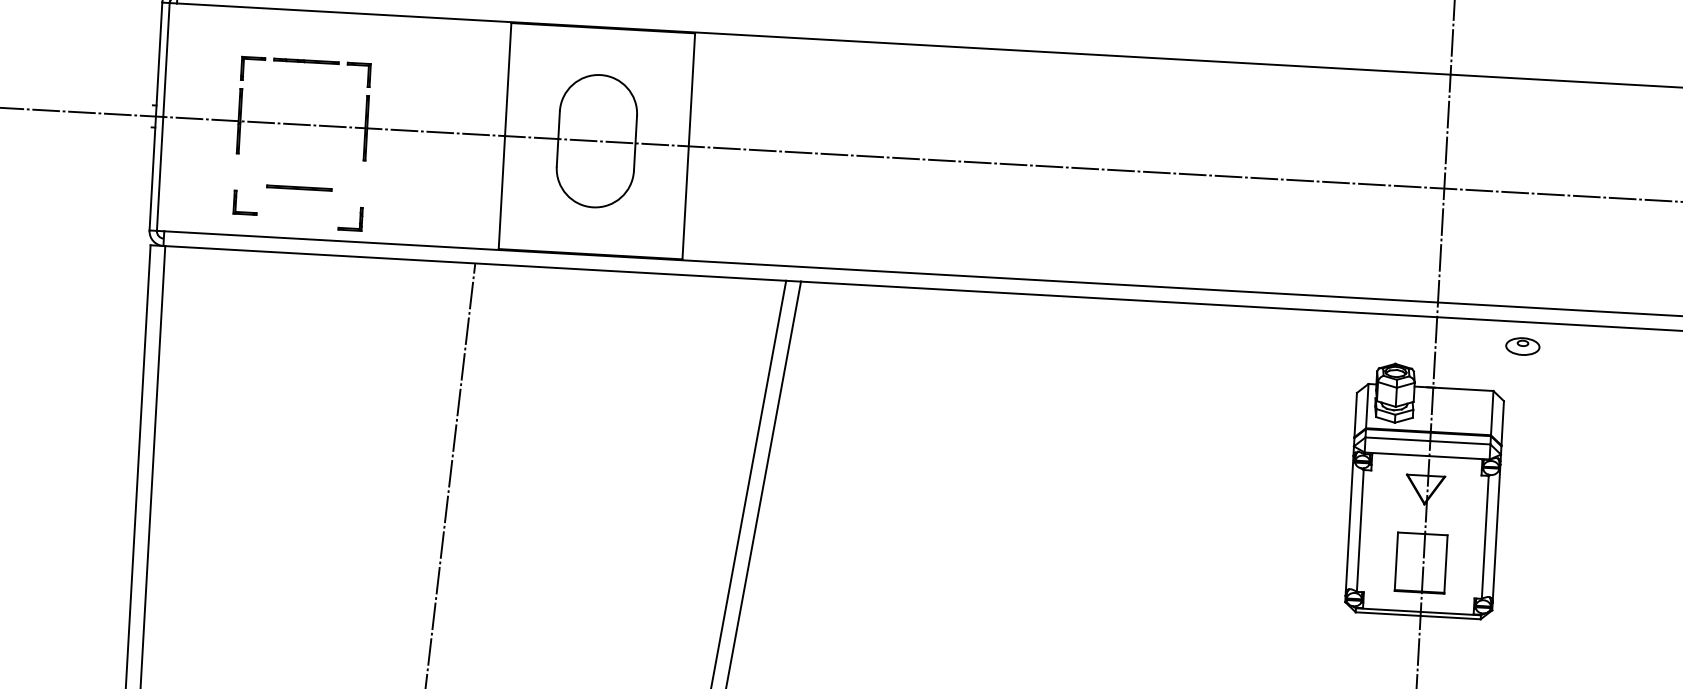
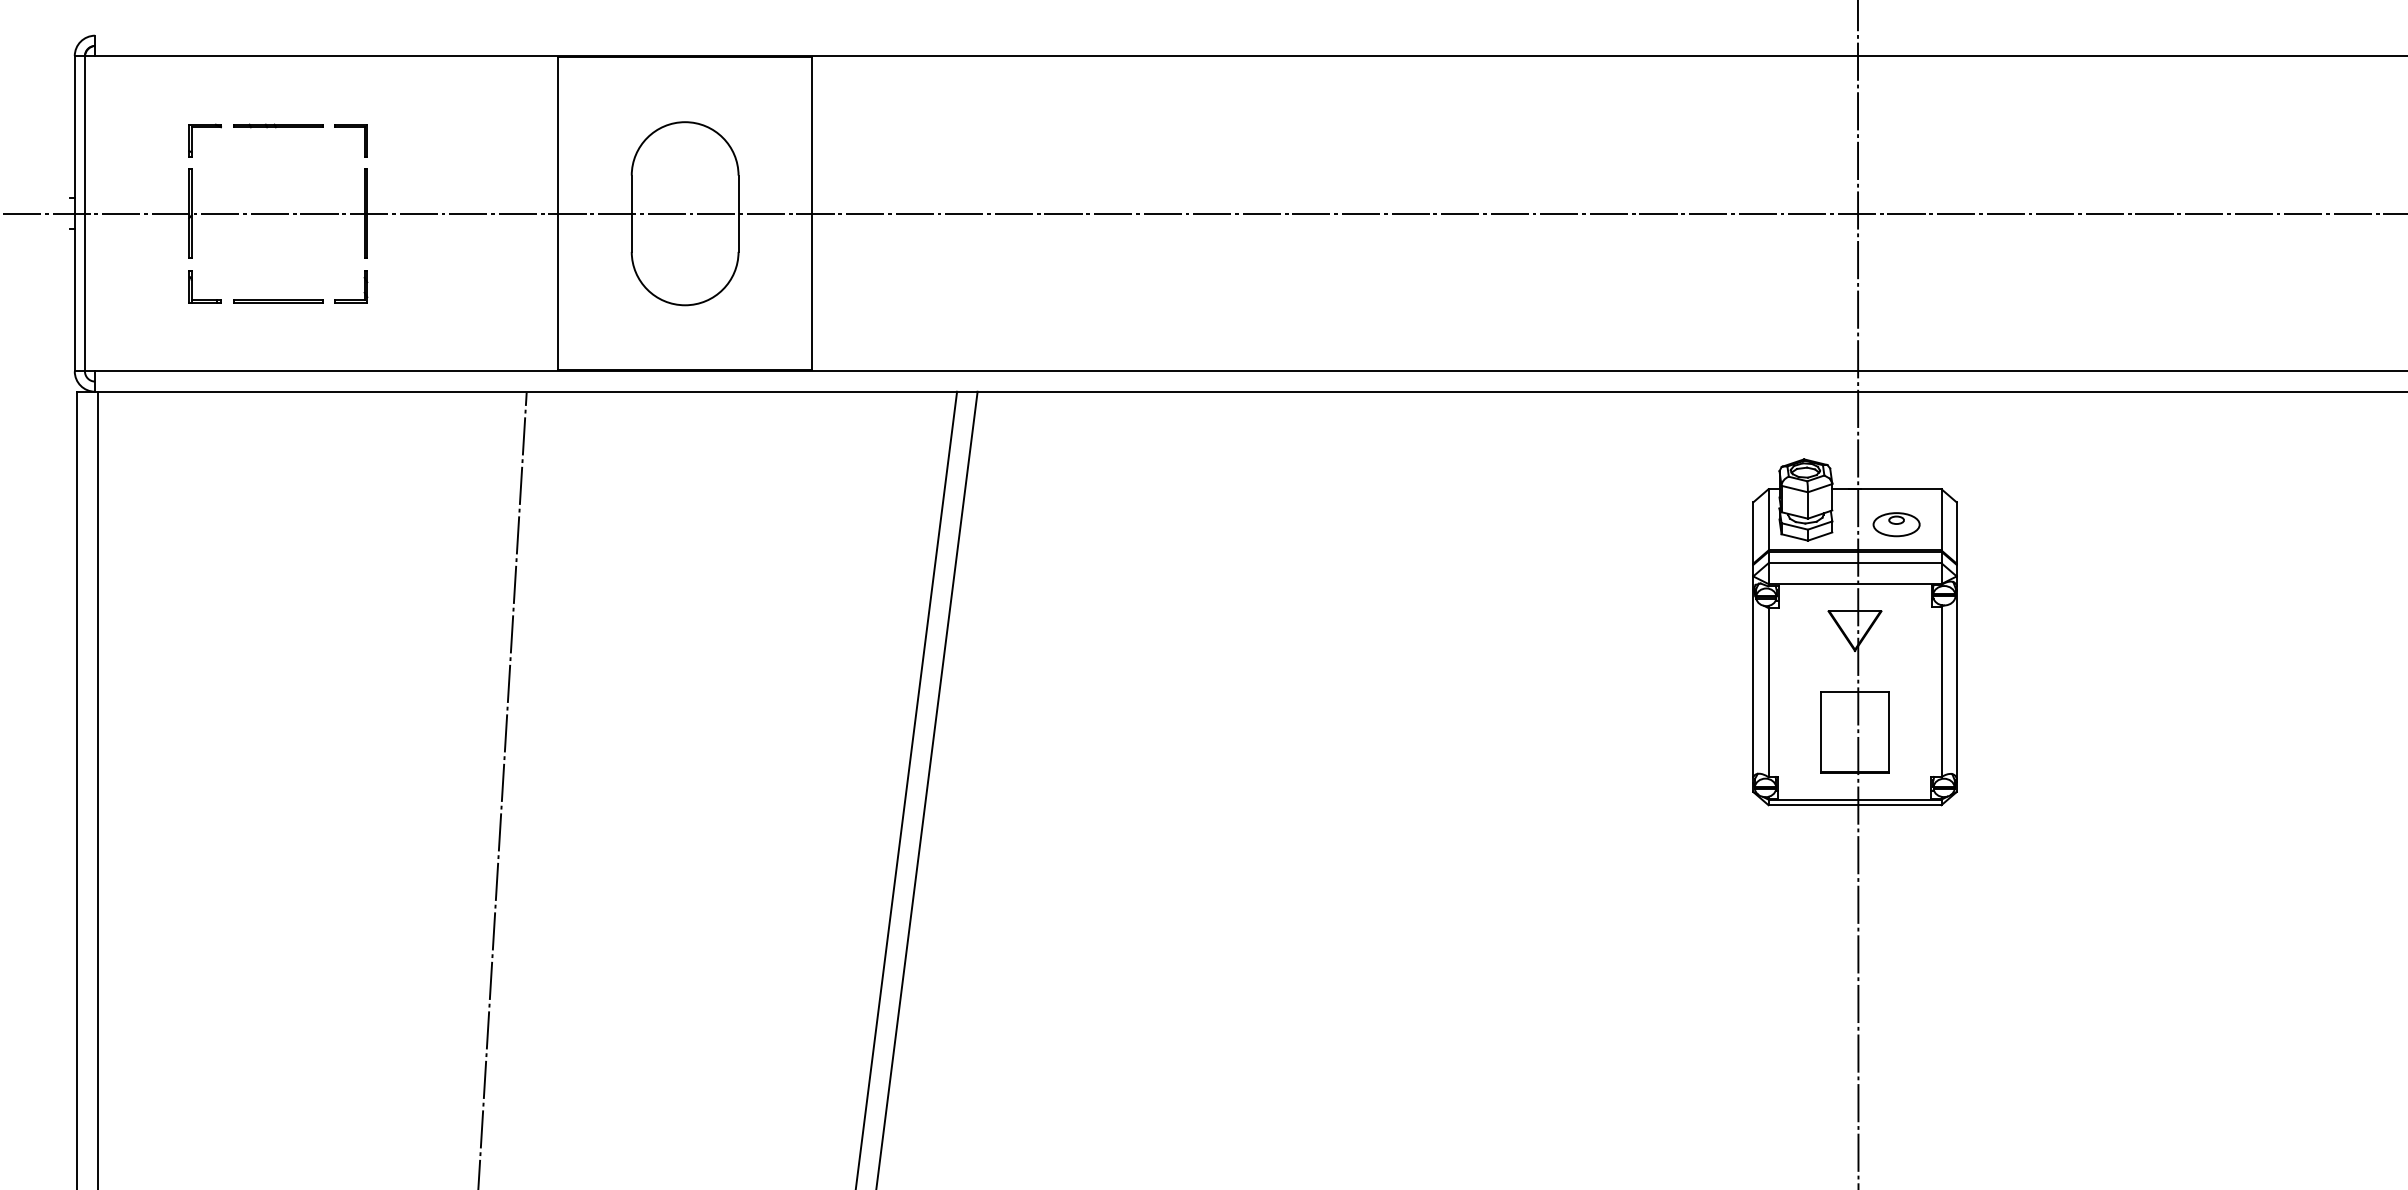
part: (236, 202) -> (192, 286), moved
part: (360, 219) -> (364, 286), moved
part: (1522, 346) -> (1896, 524), moved

